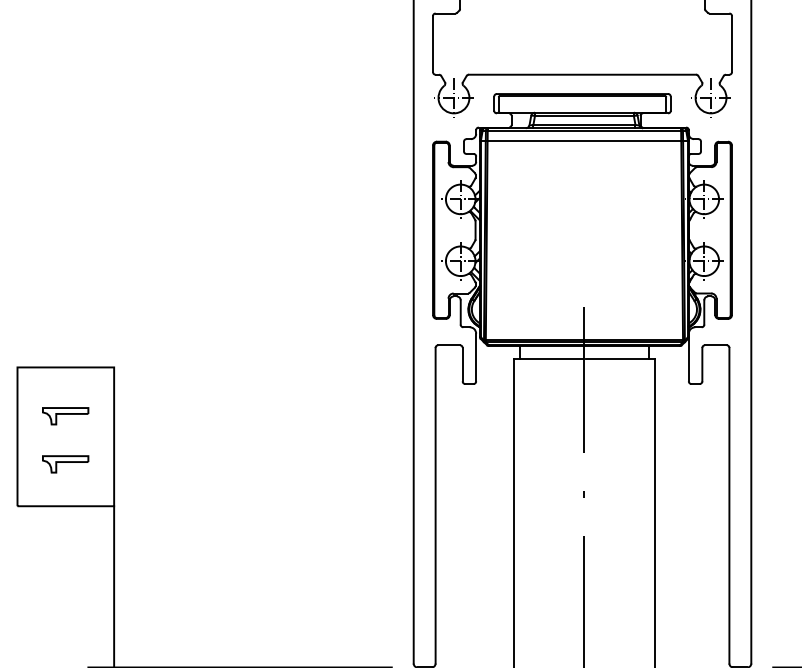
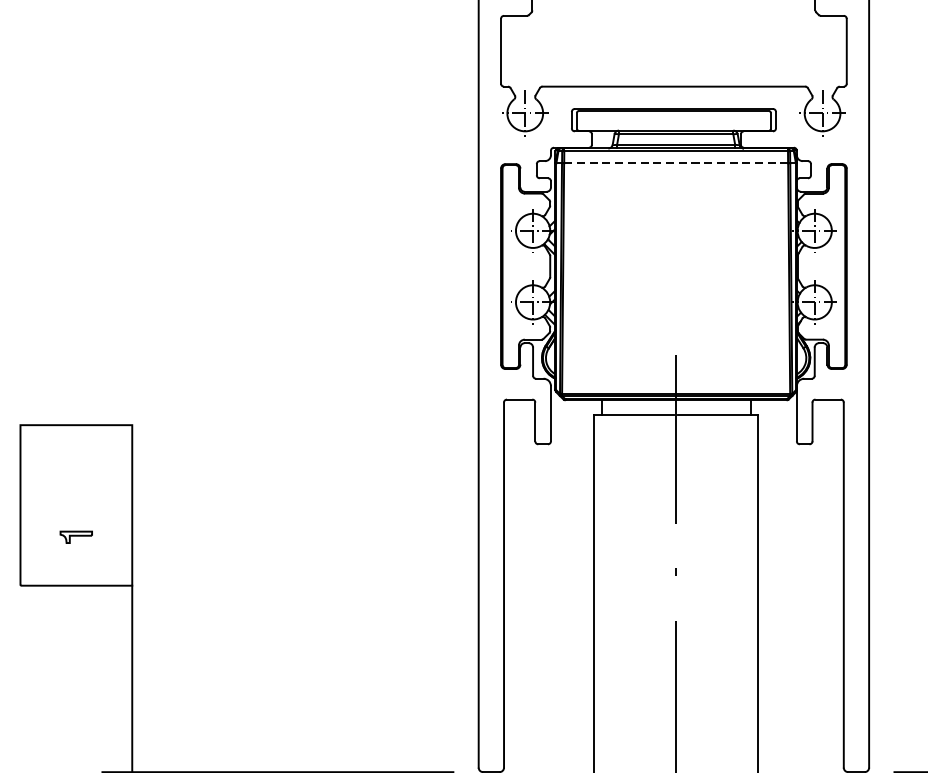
line: (584, 141) -> (676, 163), solid -> dashed
part: (65, 416) -> (75, 481), removed
part: (65, 464) -> (75, 537), size x0.6

